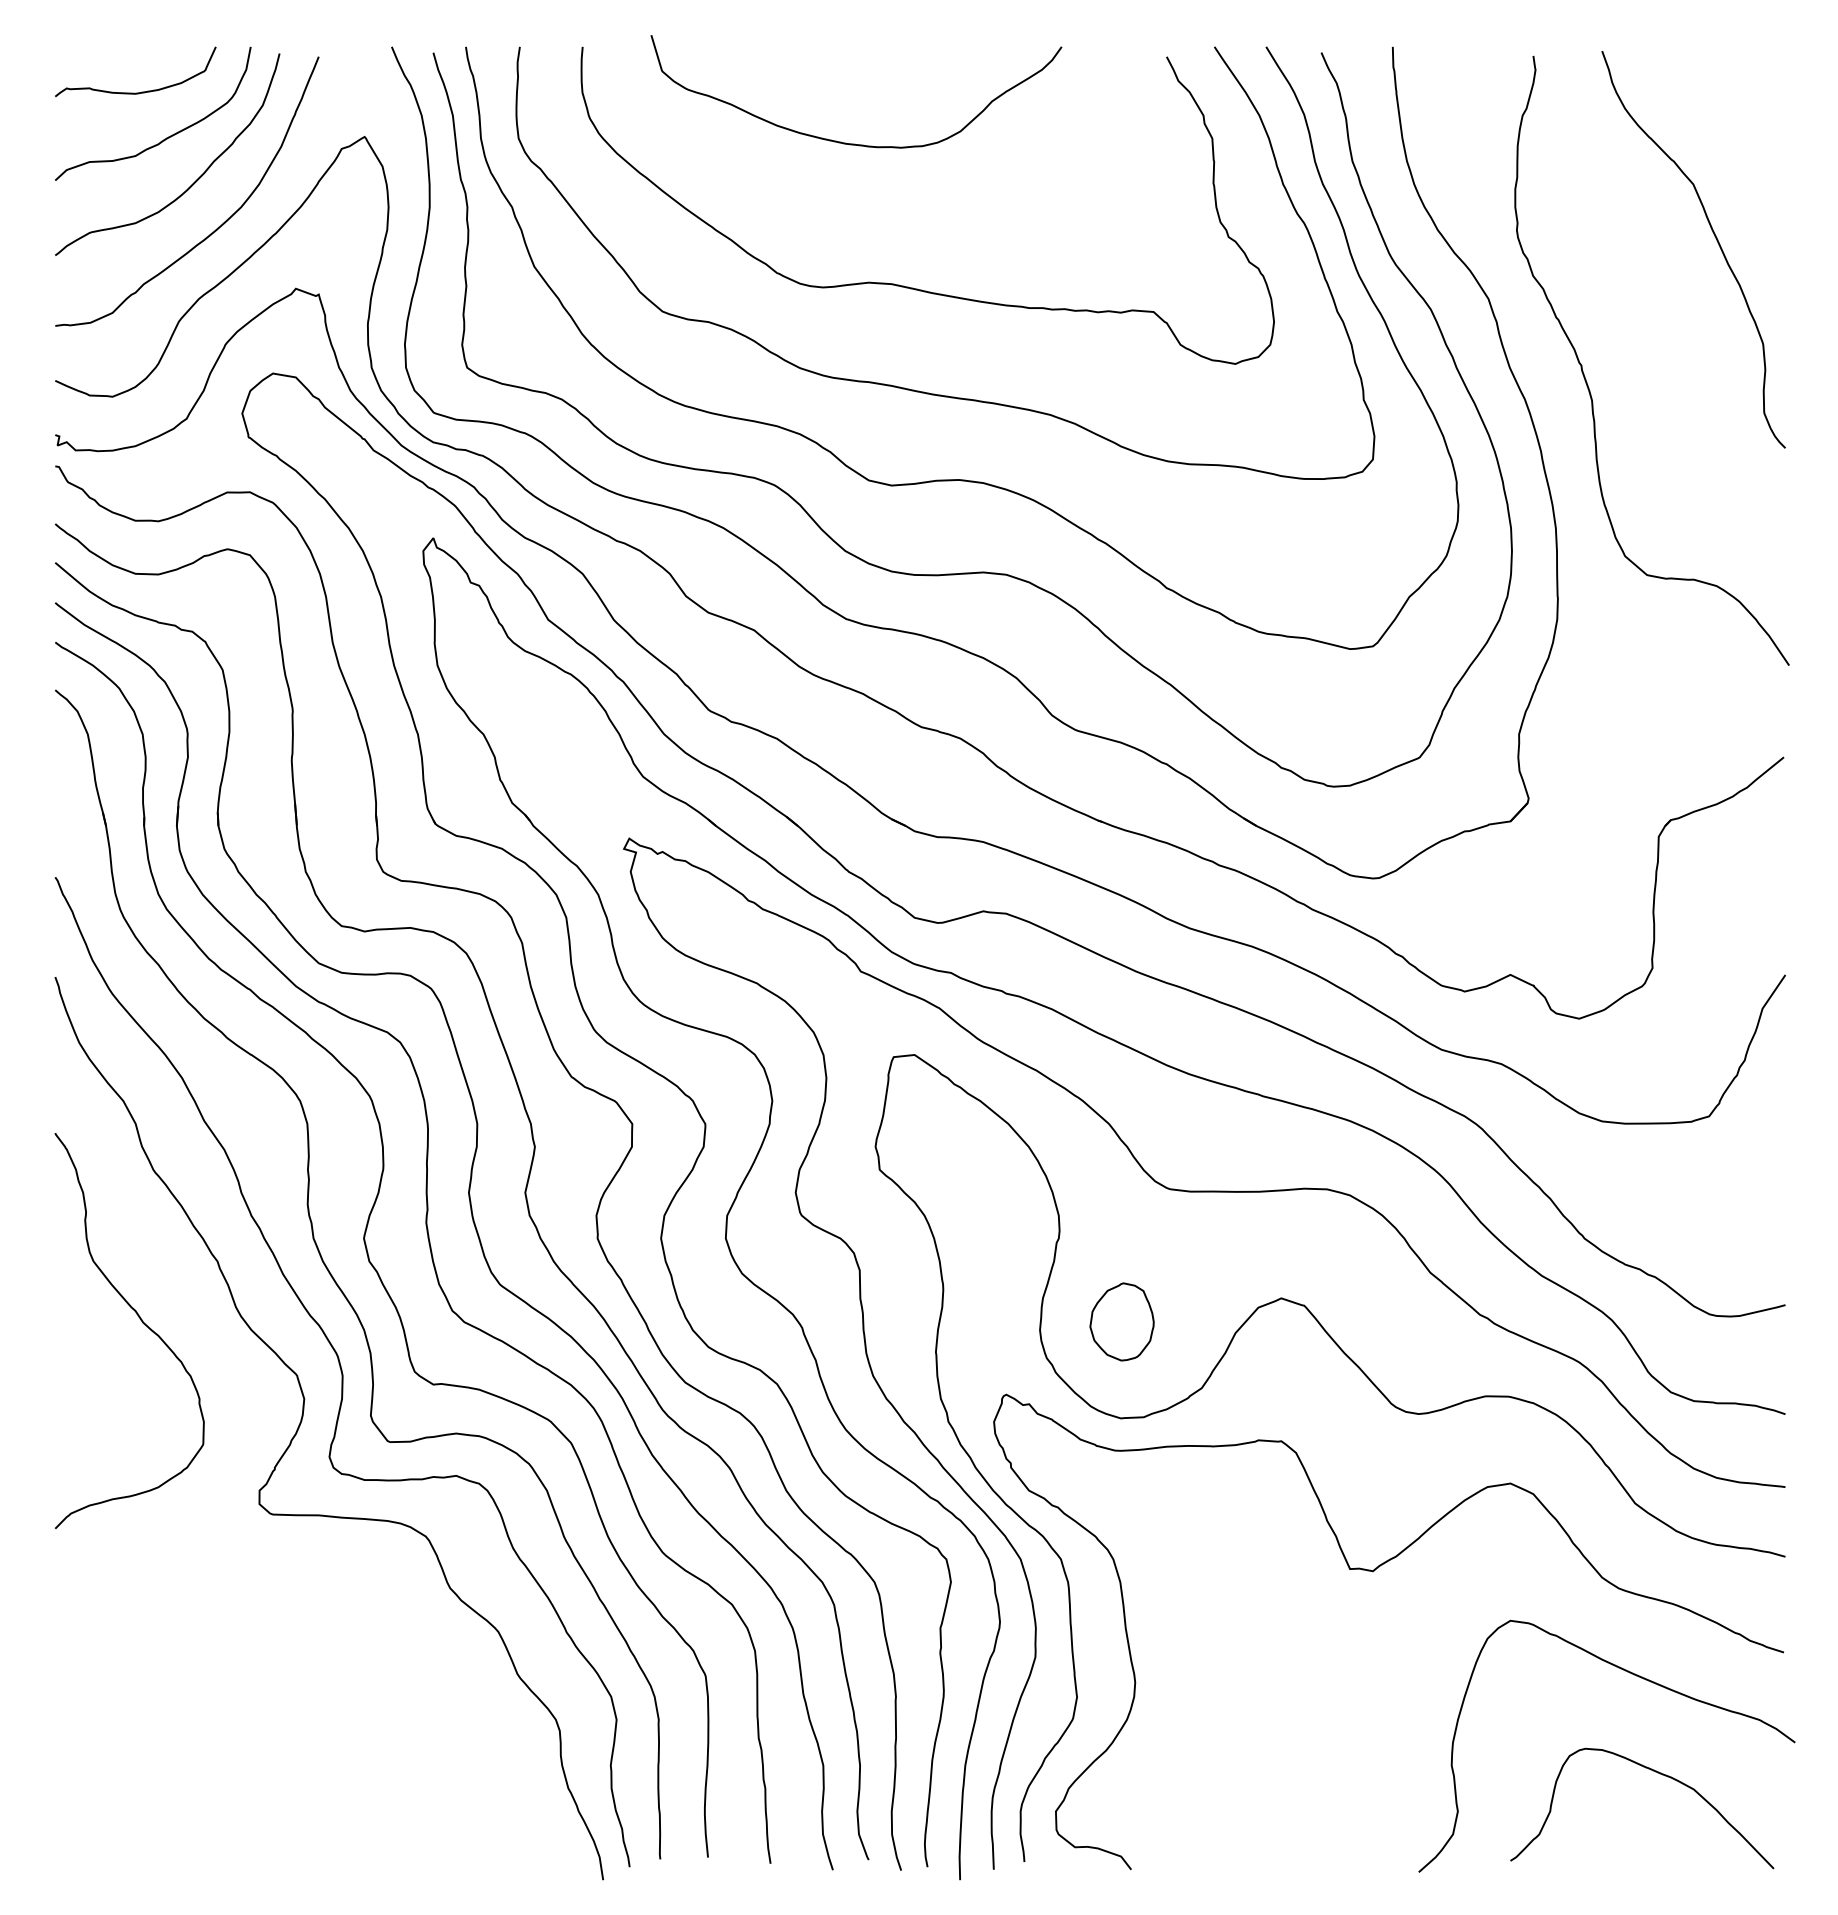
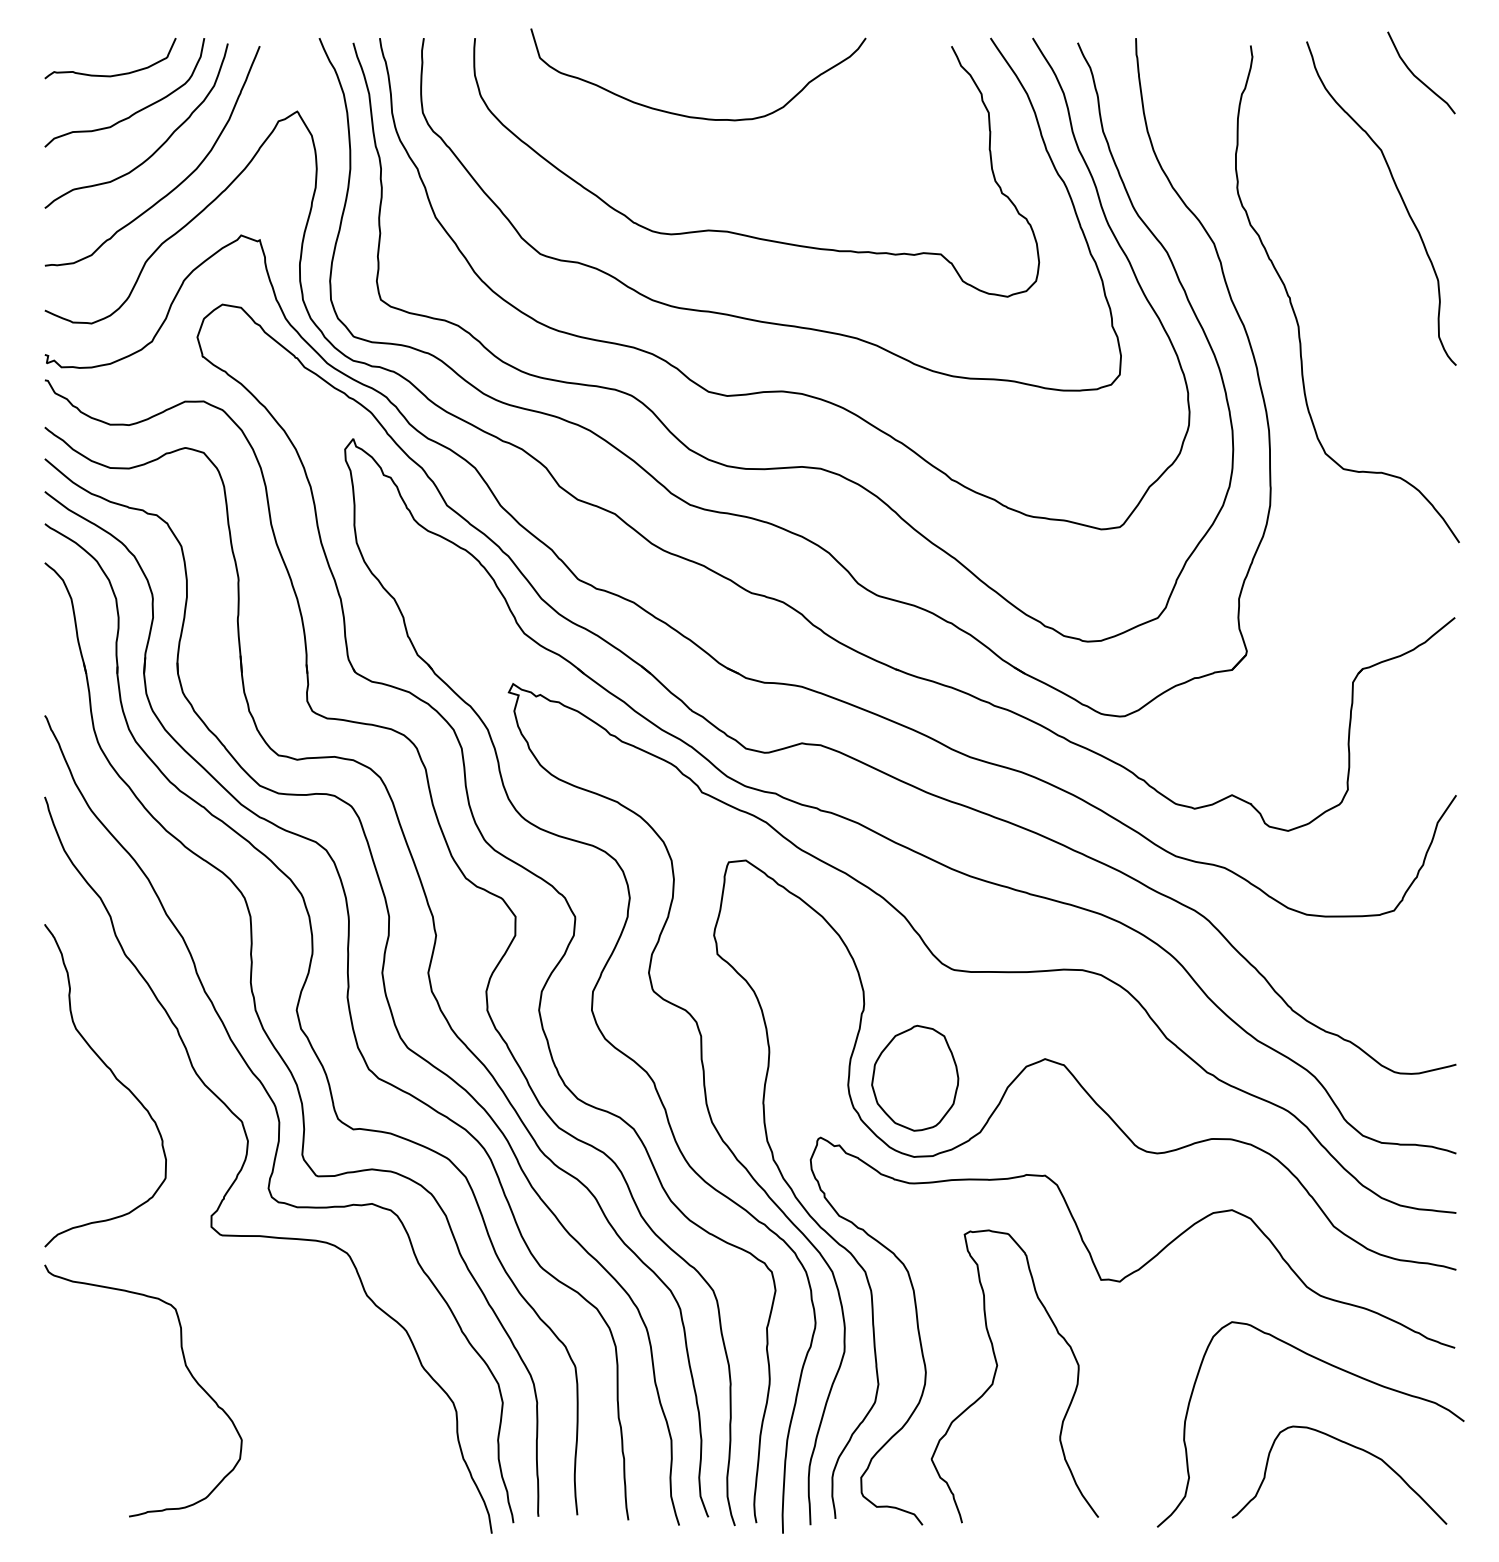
curve: (1737, 94) -> (1417, 76), added
part: (1121, 1321) -> (914, 1077), size x1.67
curve: (229, 1678) -> (187, 1369), added
curve: (1221, 1683) -> (996, 1373), added

